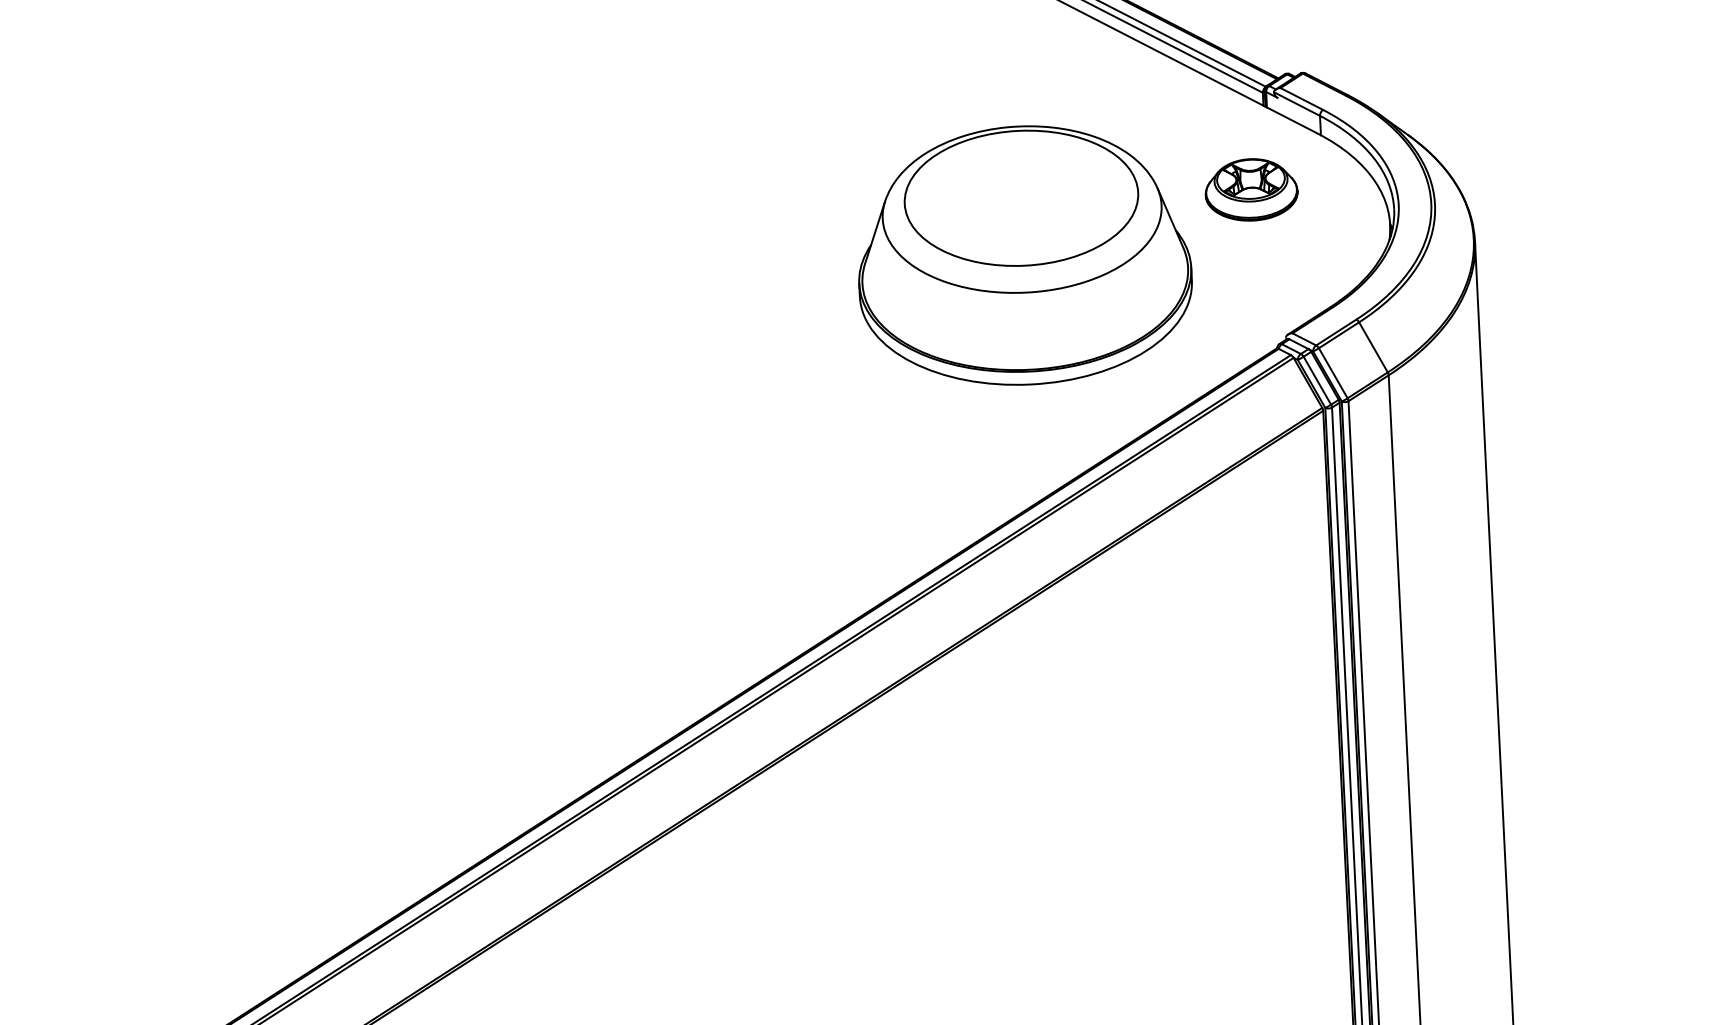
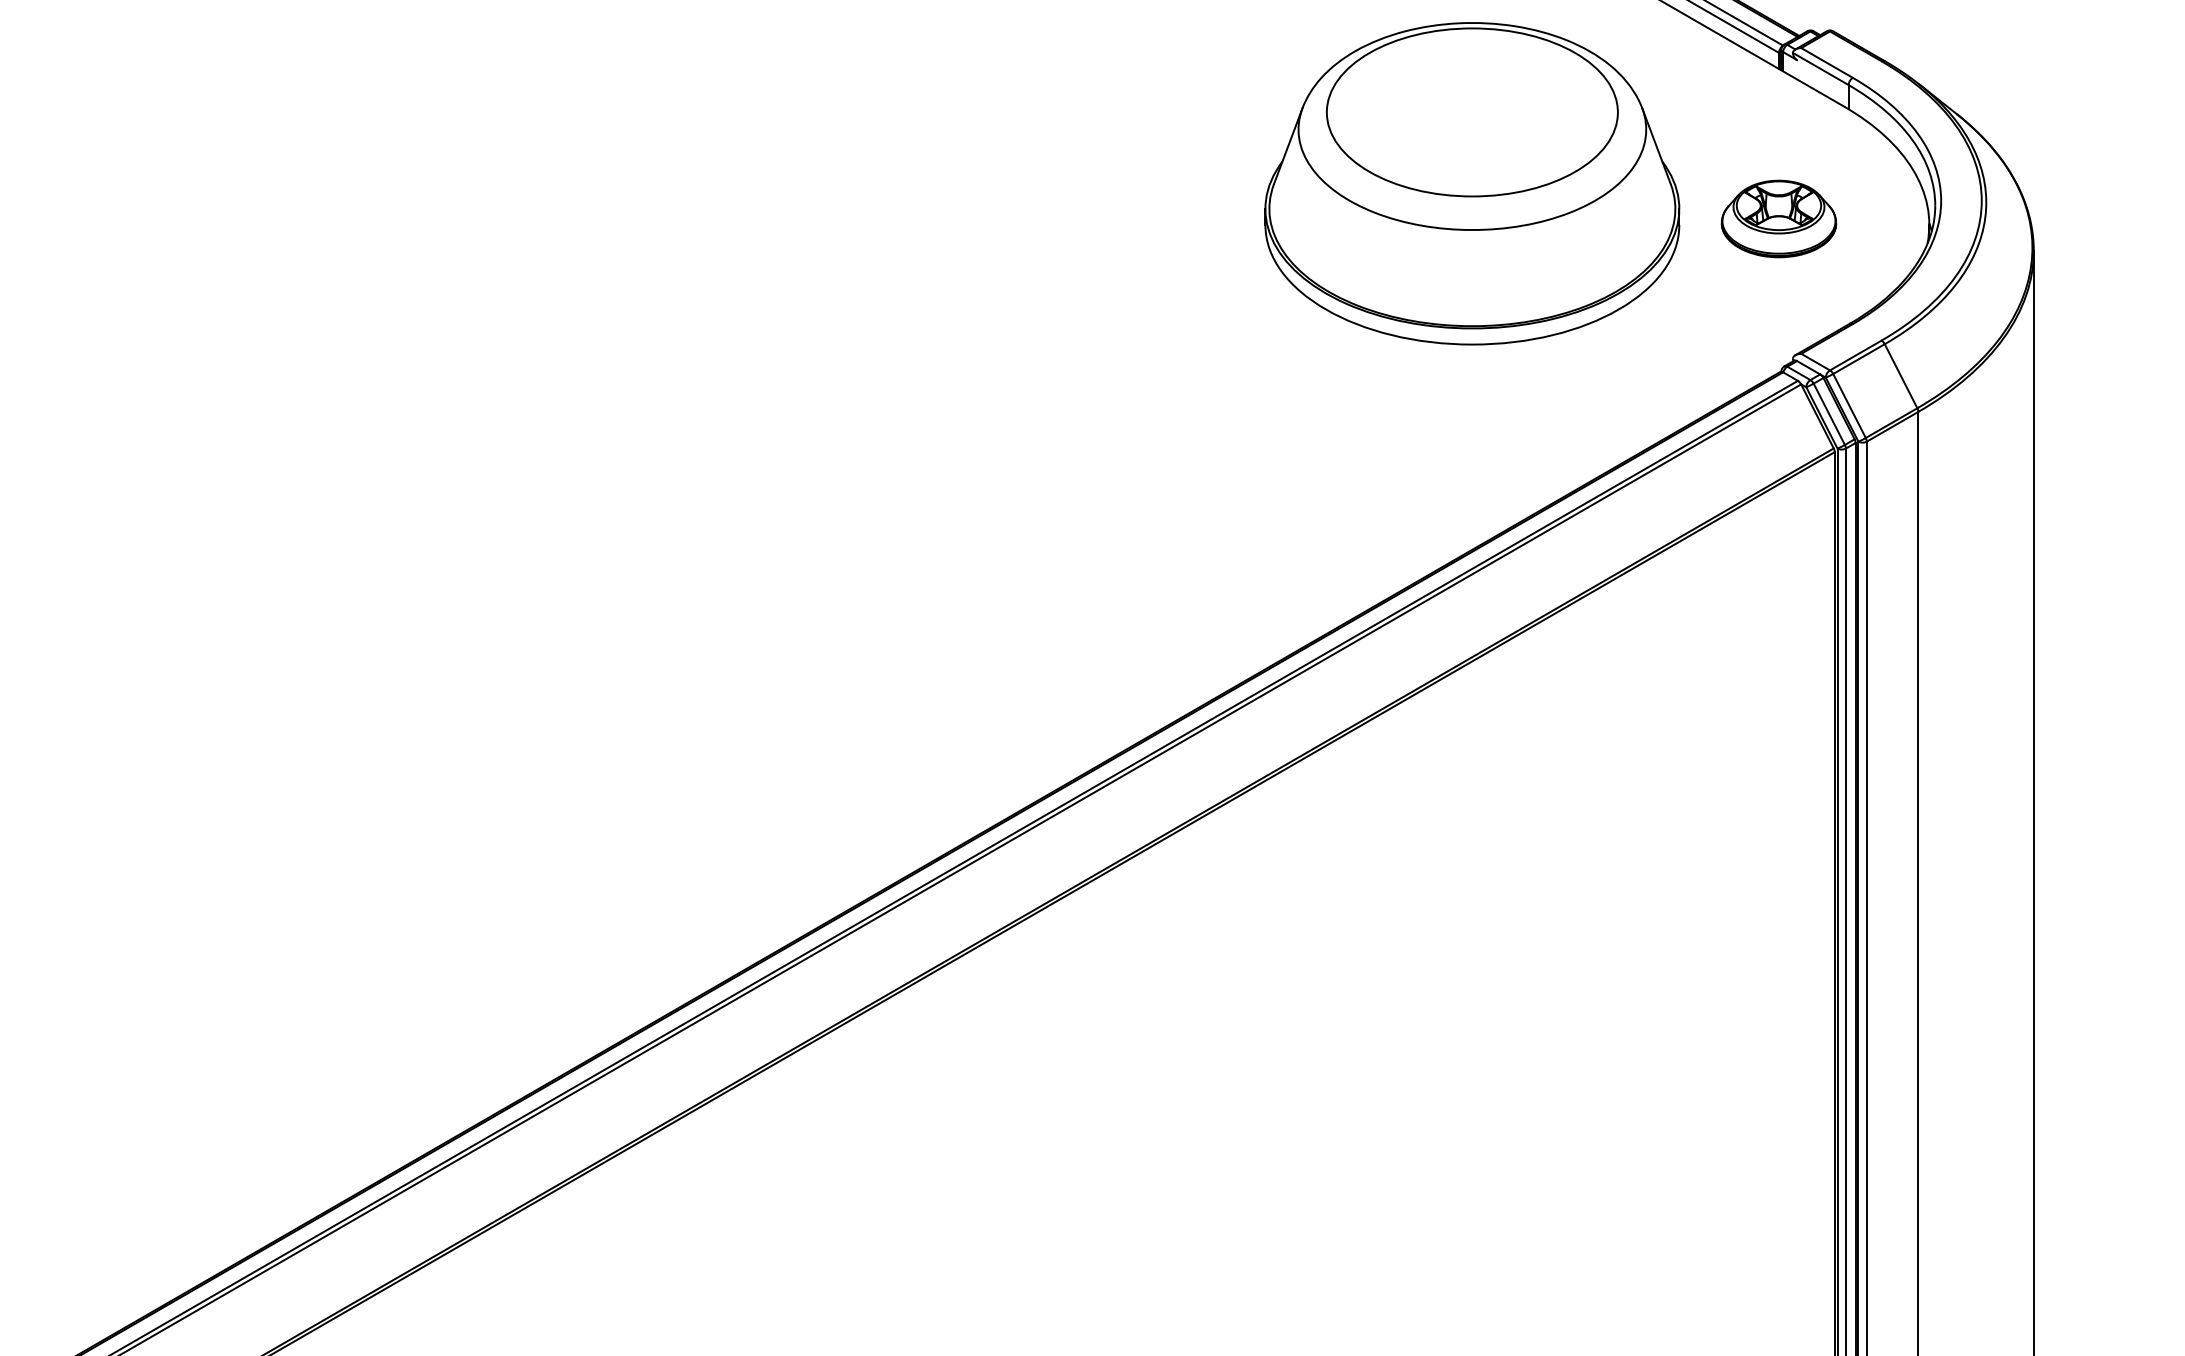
part: (1251, 189) -> (1778, 218), moved
part: (1024, 255) -> (1472, 183), moved

